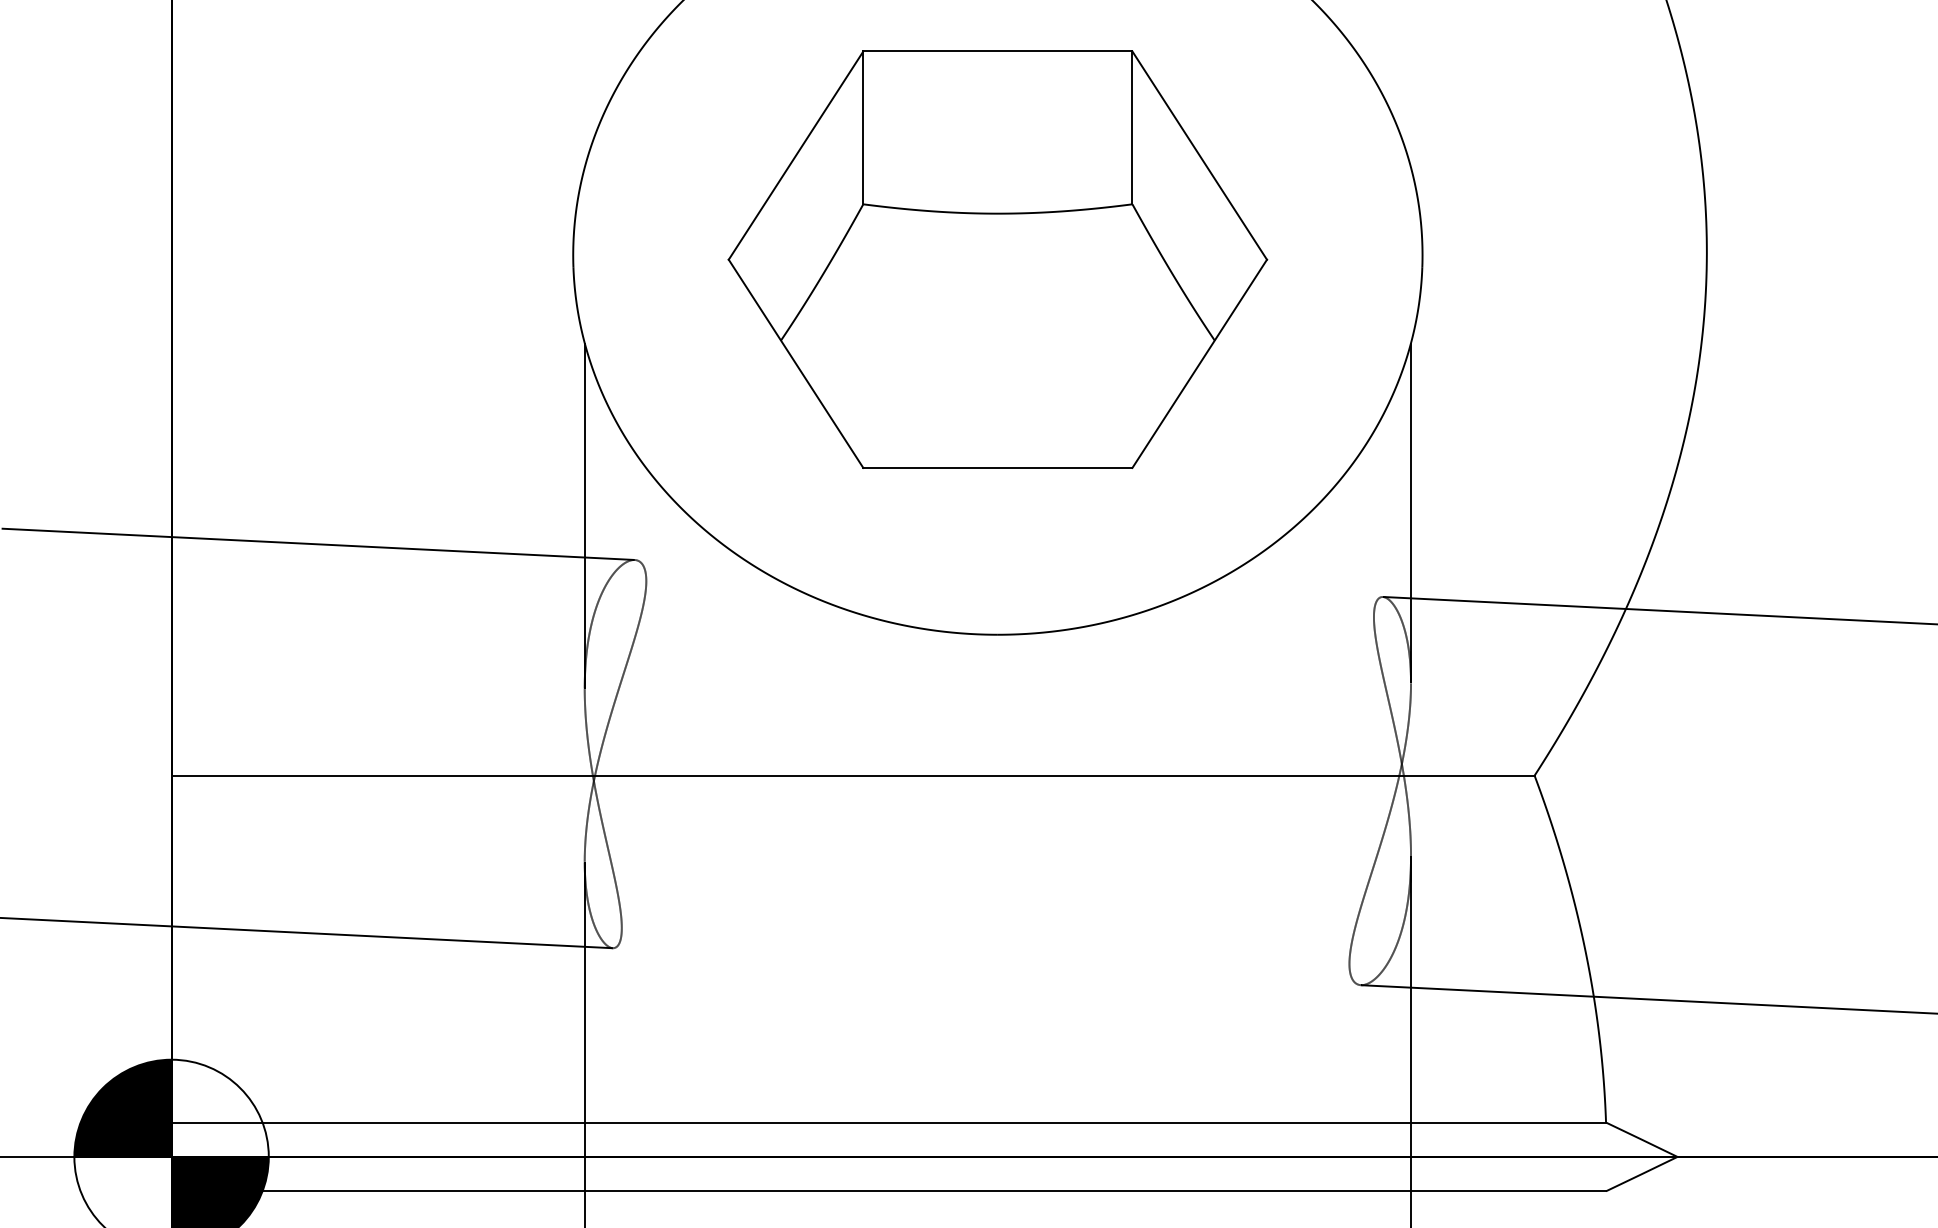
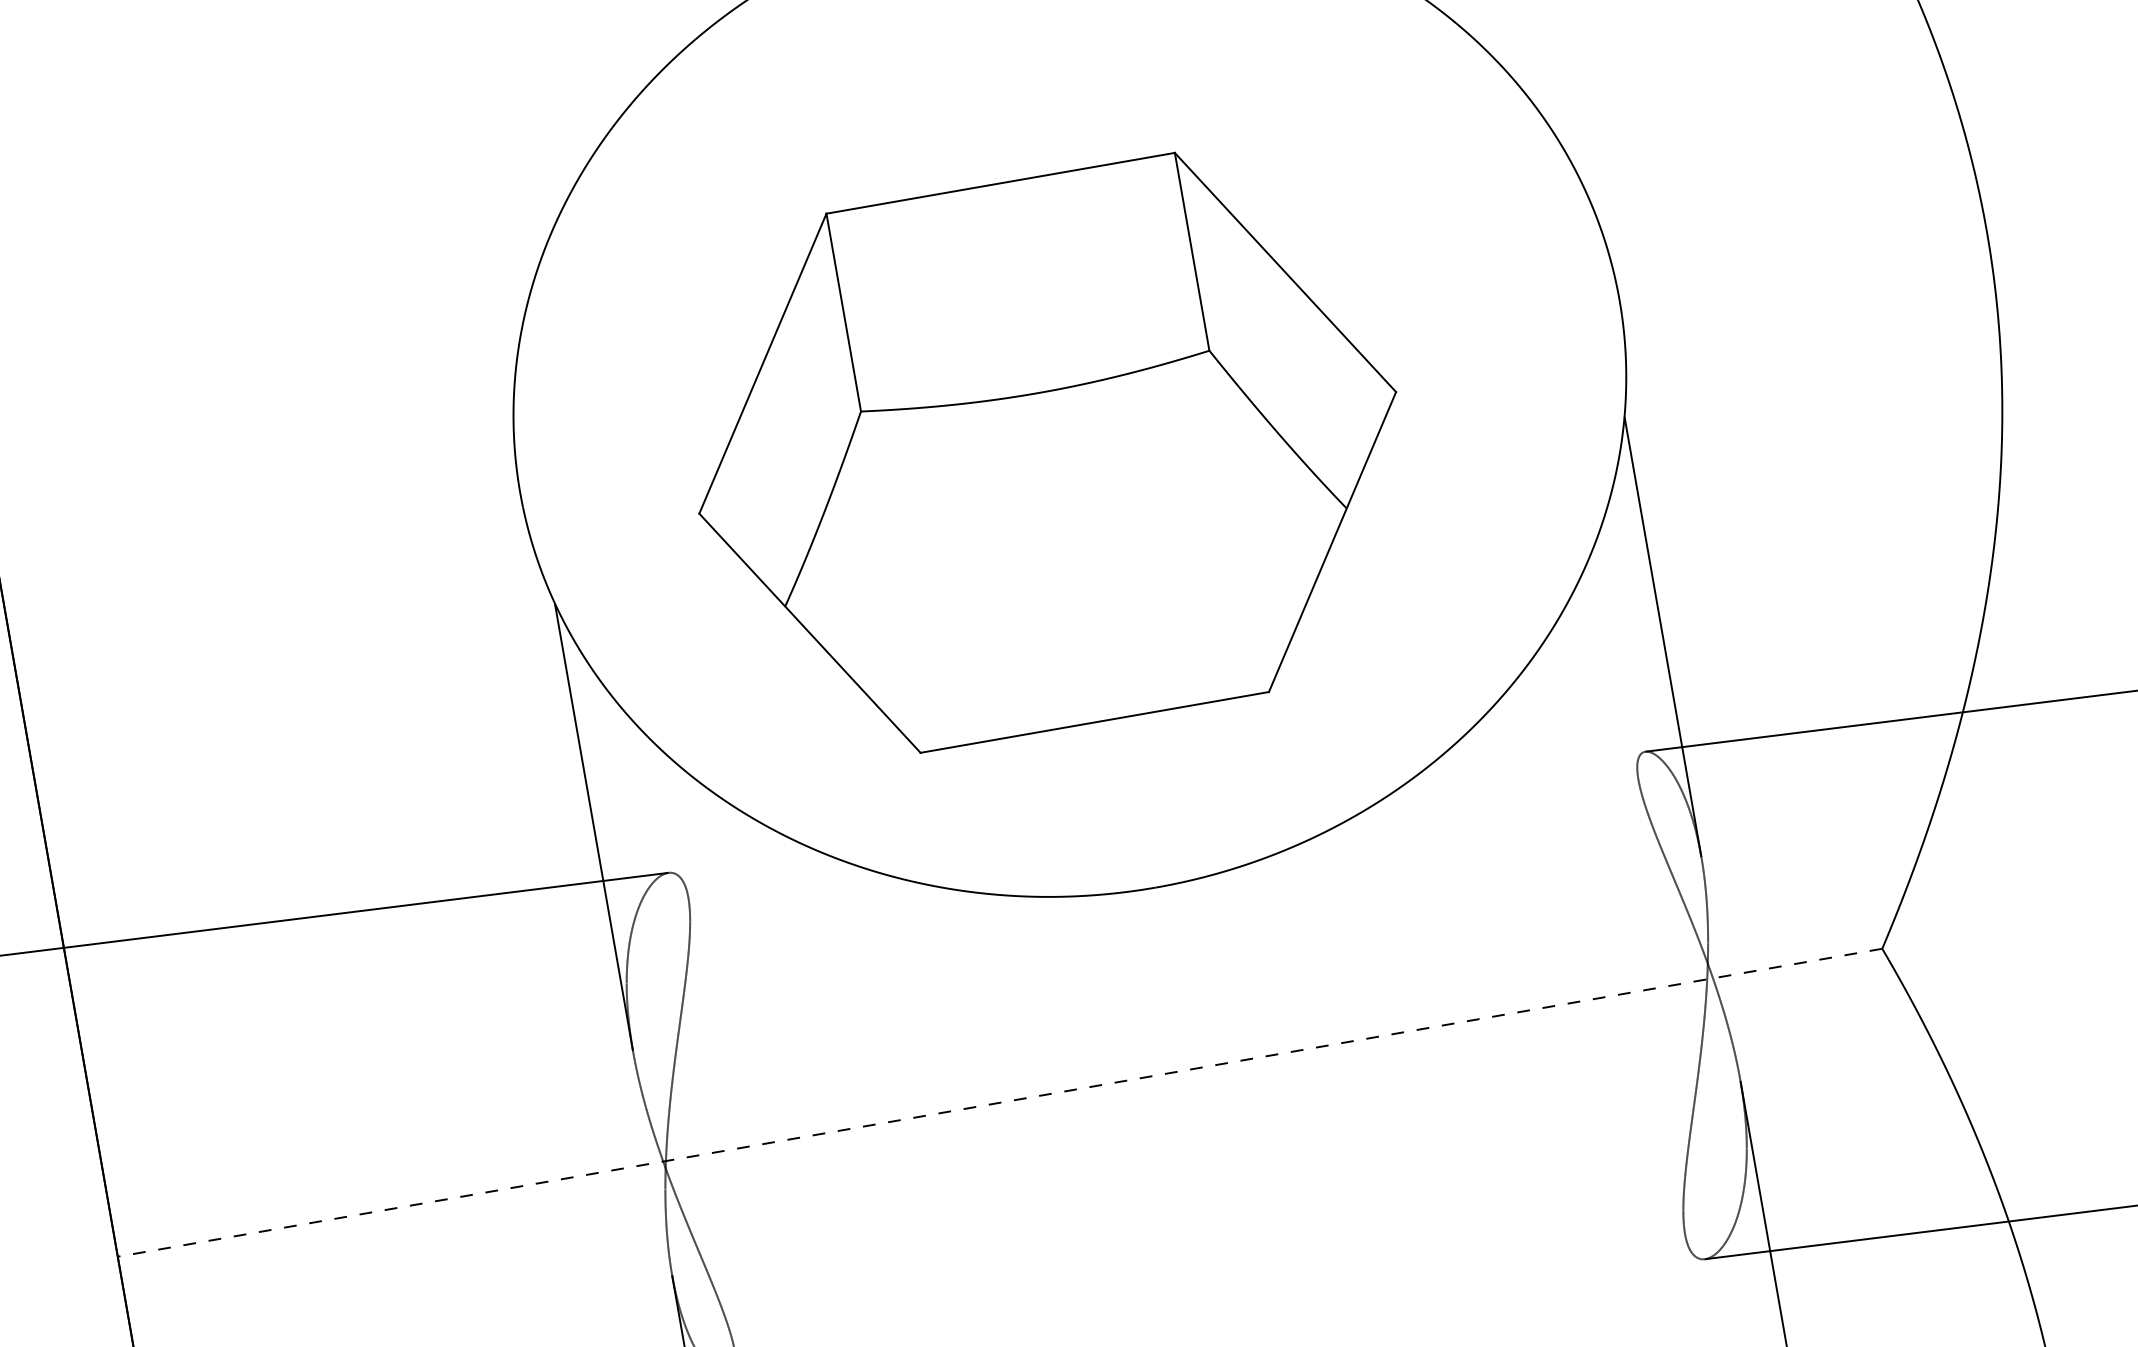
part: (997, 259) -> (1047, 452), moved
line: (853, 775) -> (1000, 1102), solid -> dashed

